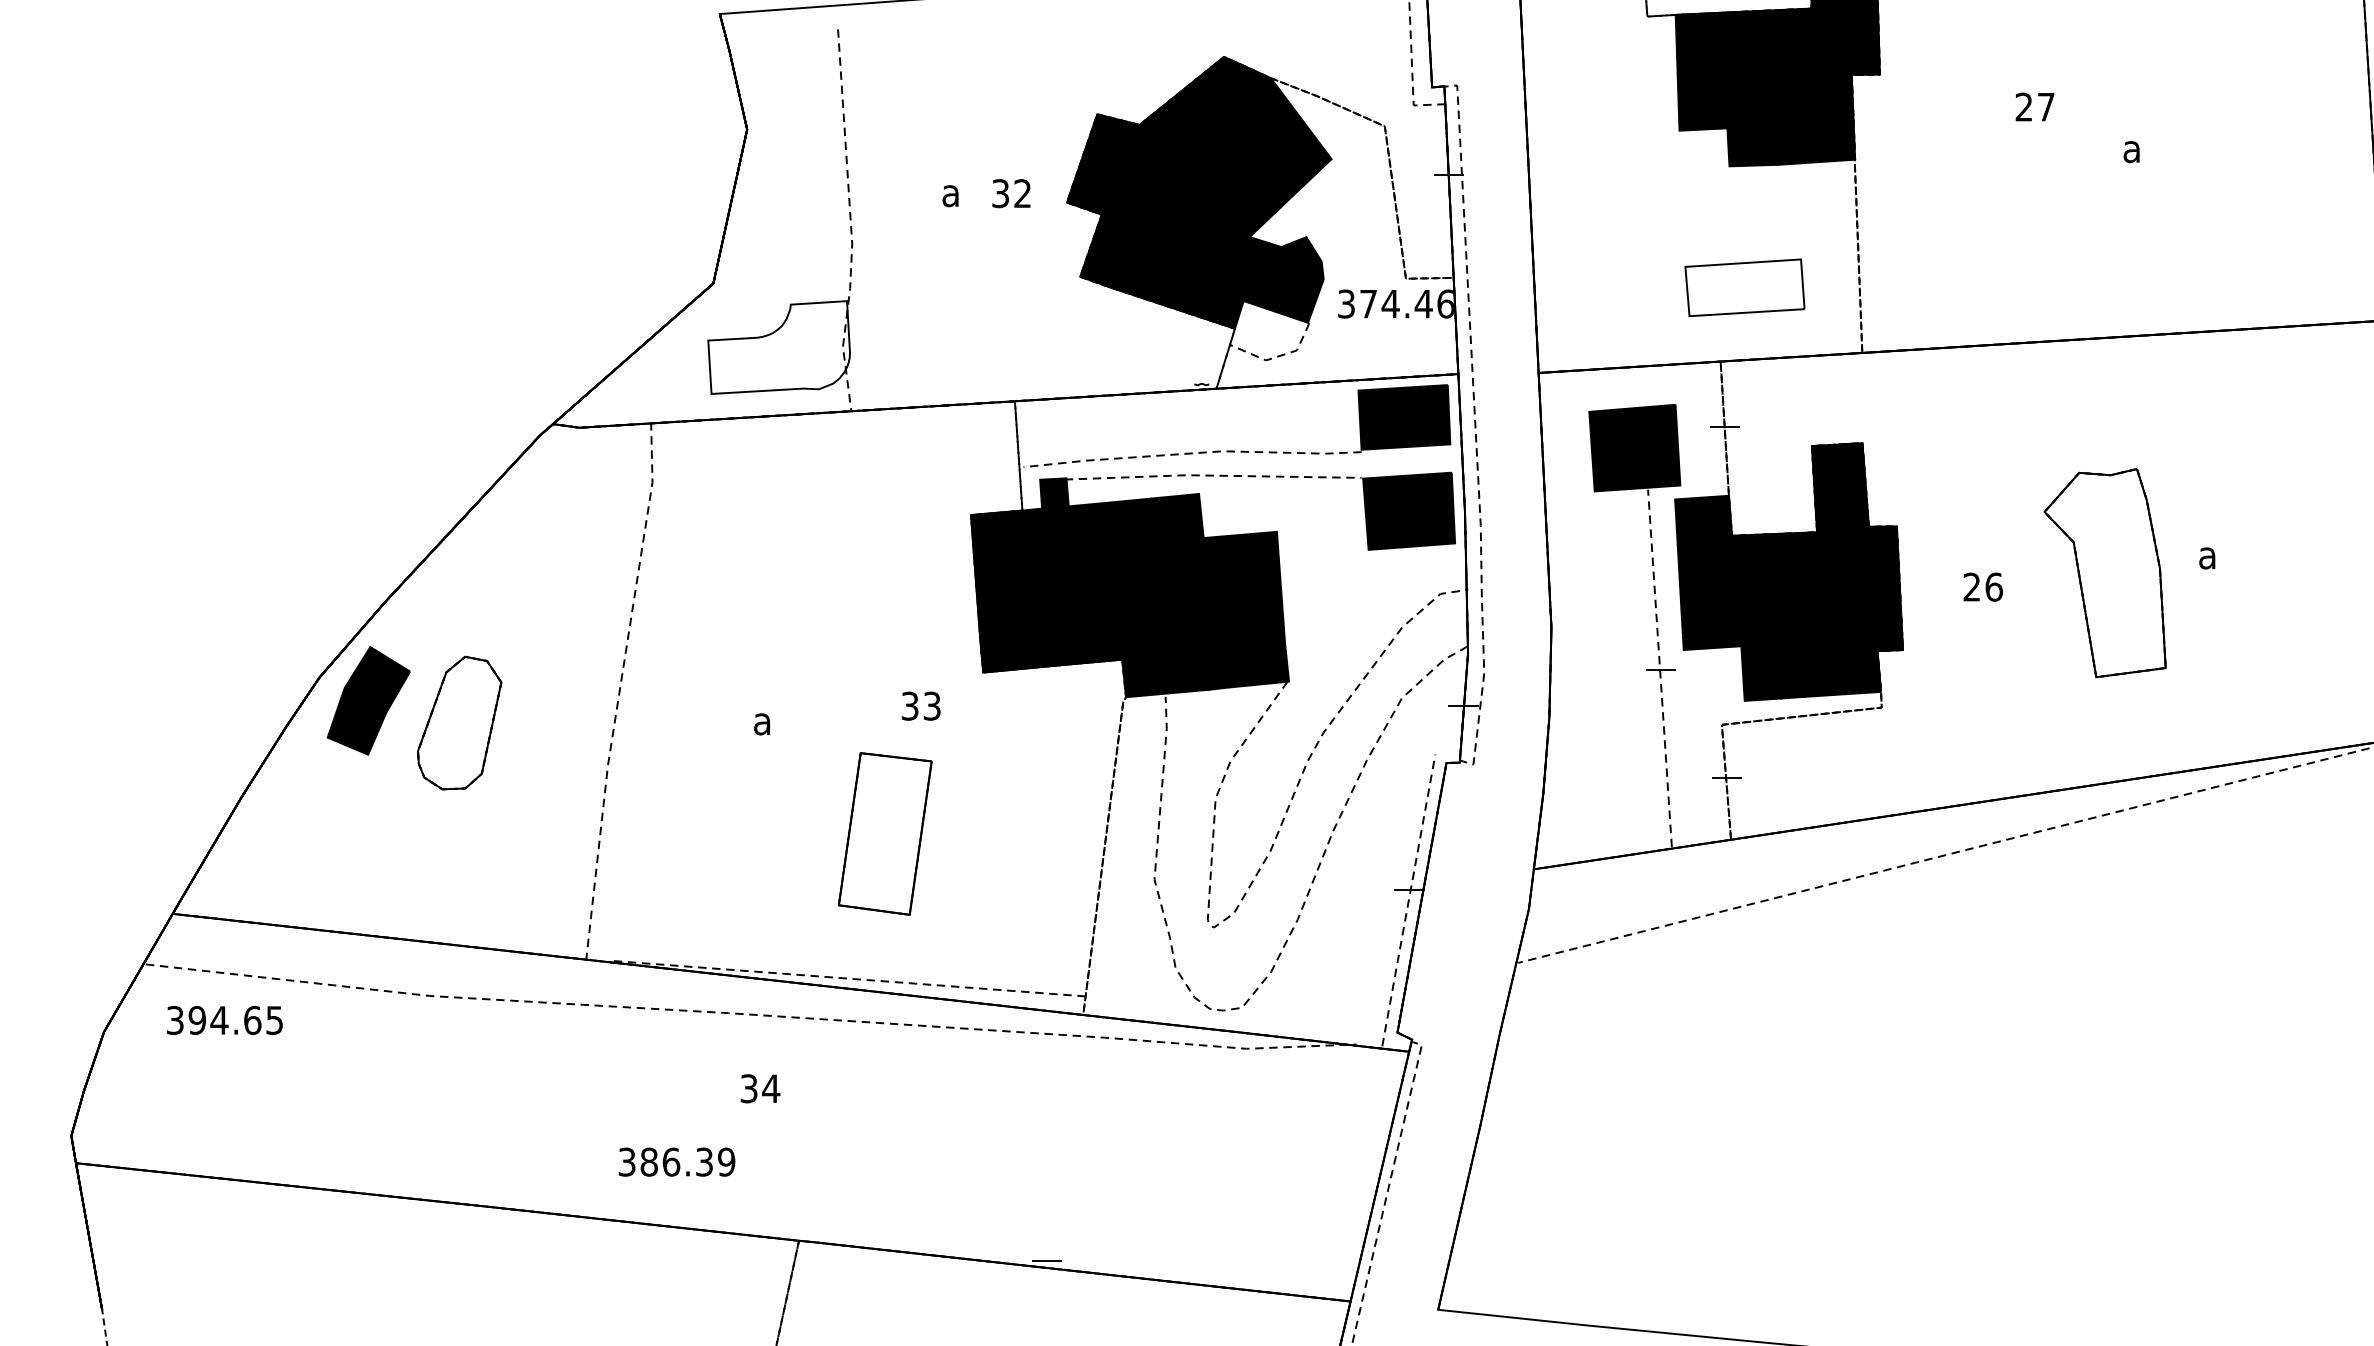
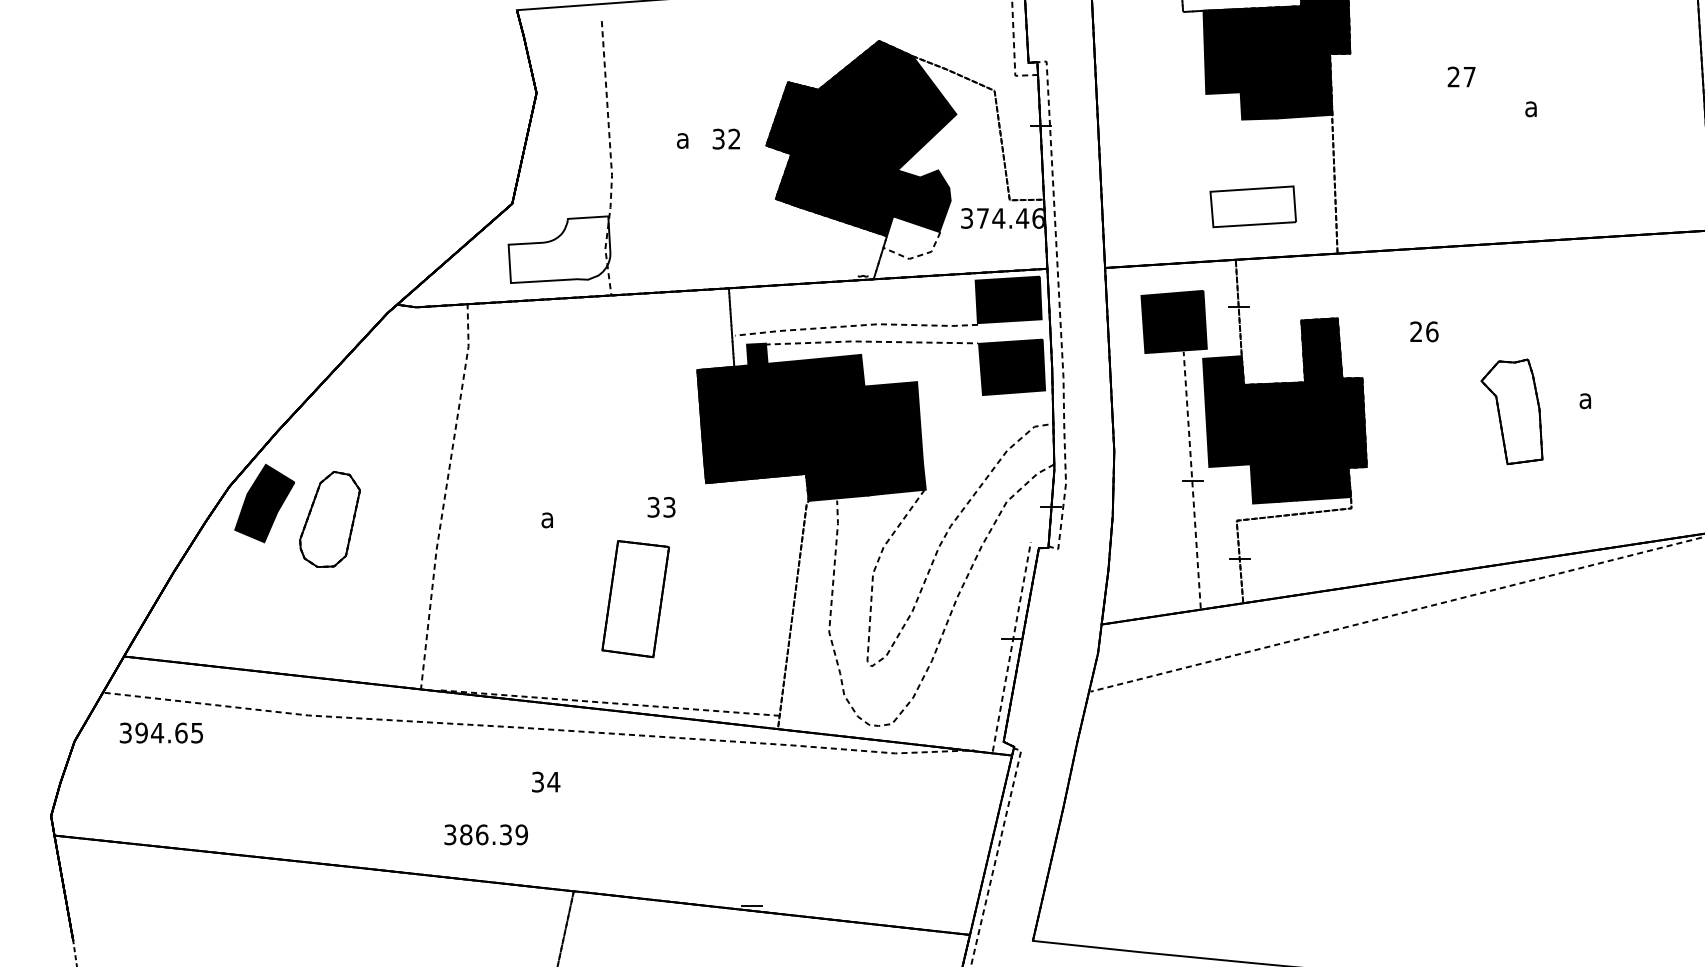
part: (2104, 572) -> (1511, 411), size x0.7
text: (1983, 586) -> (1424, 331), moved

